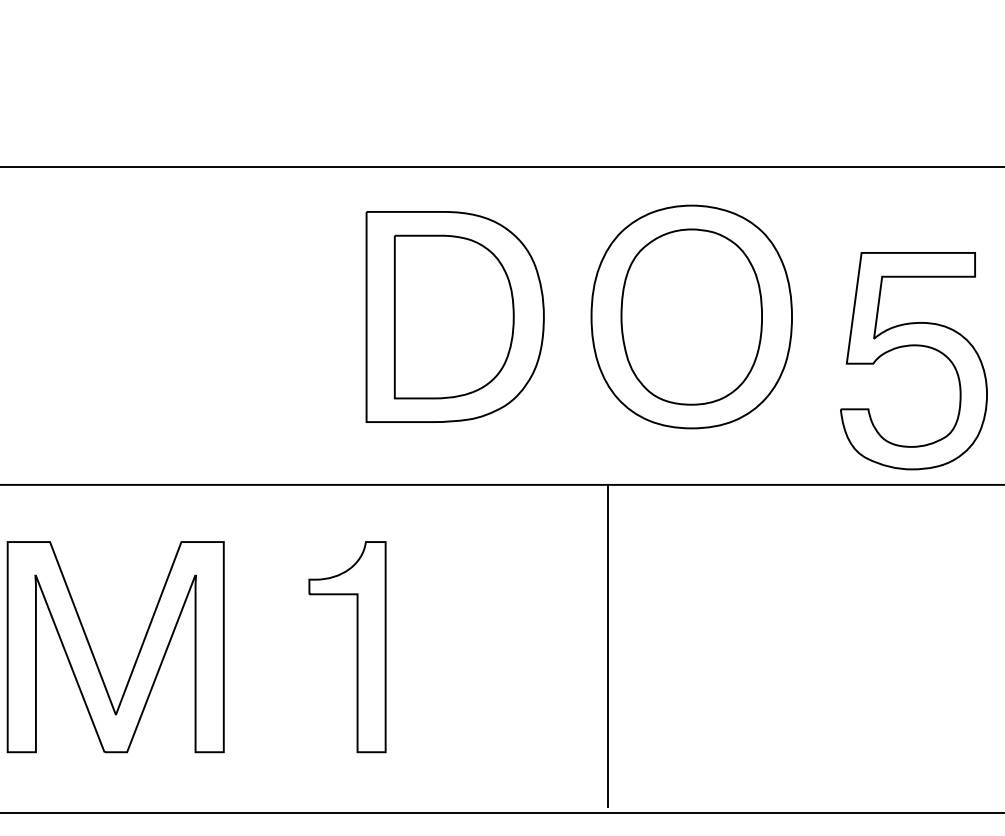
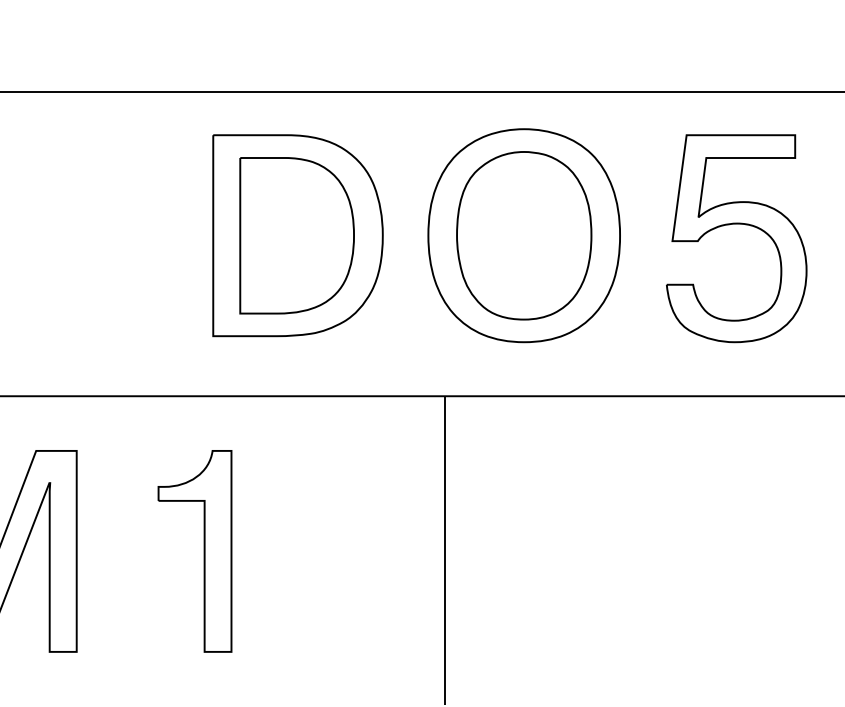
part: (913, 346) -> (736, 224), moved

